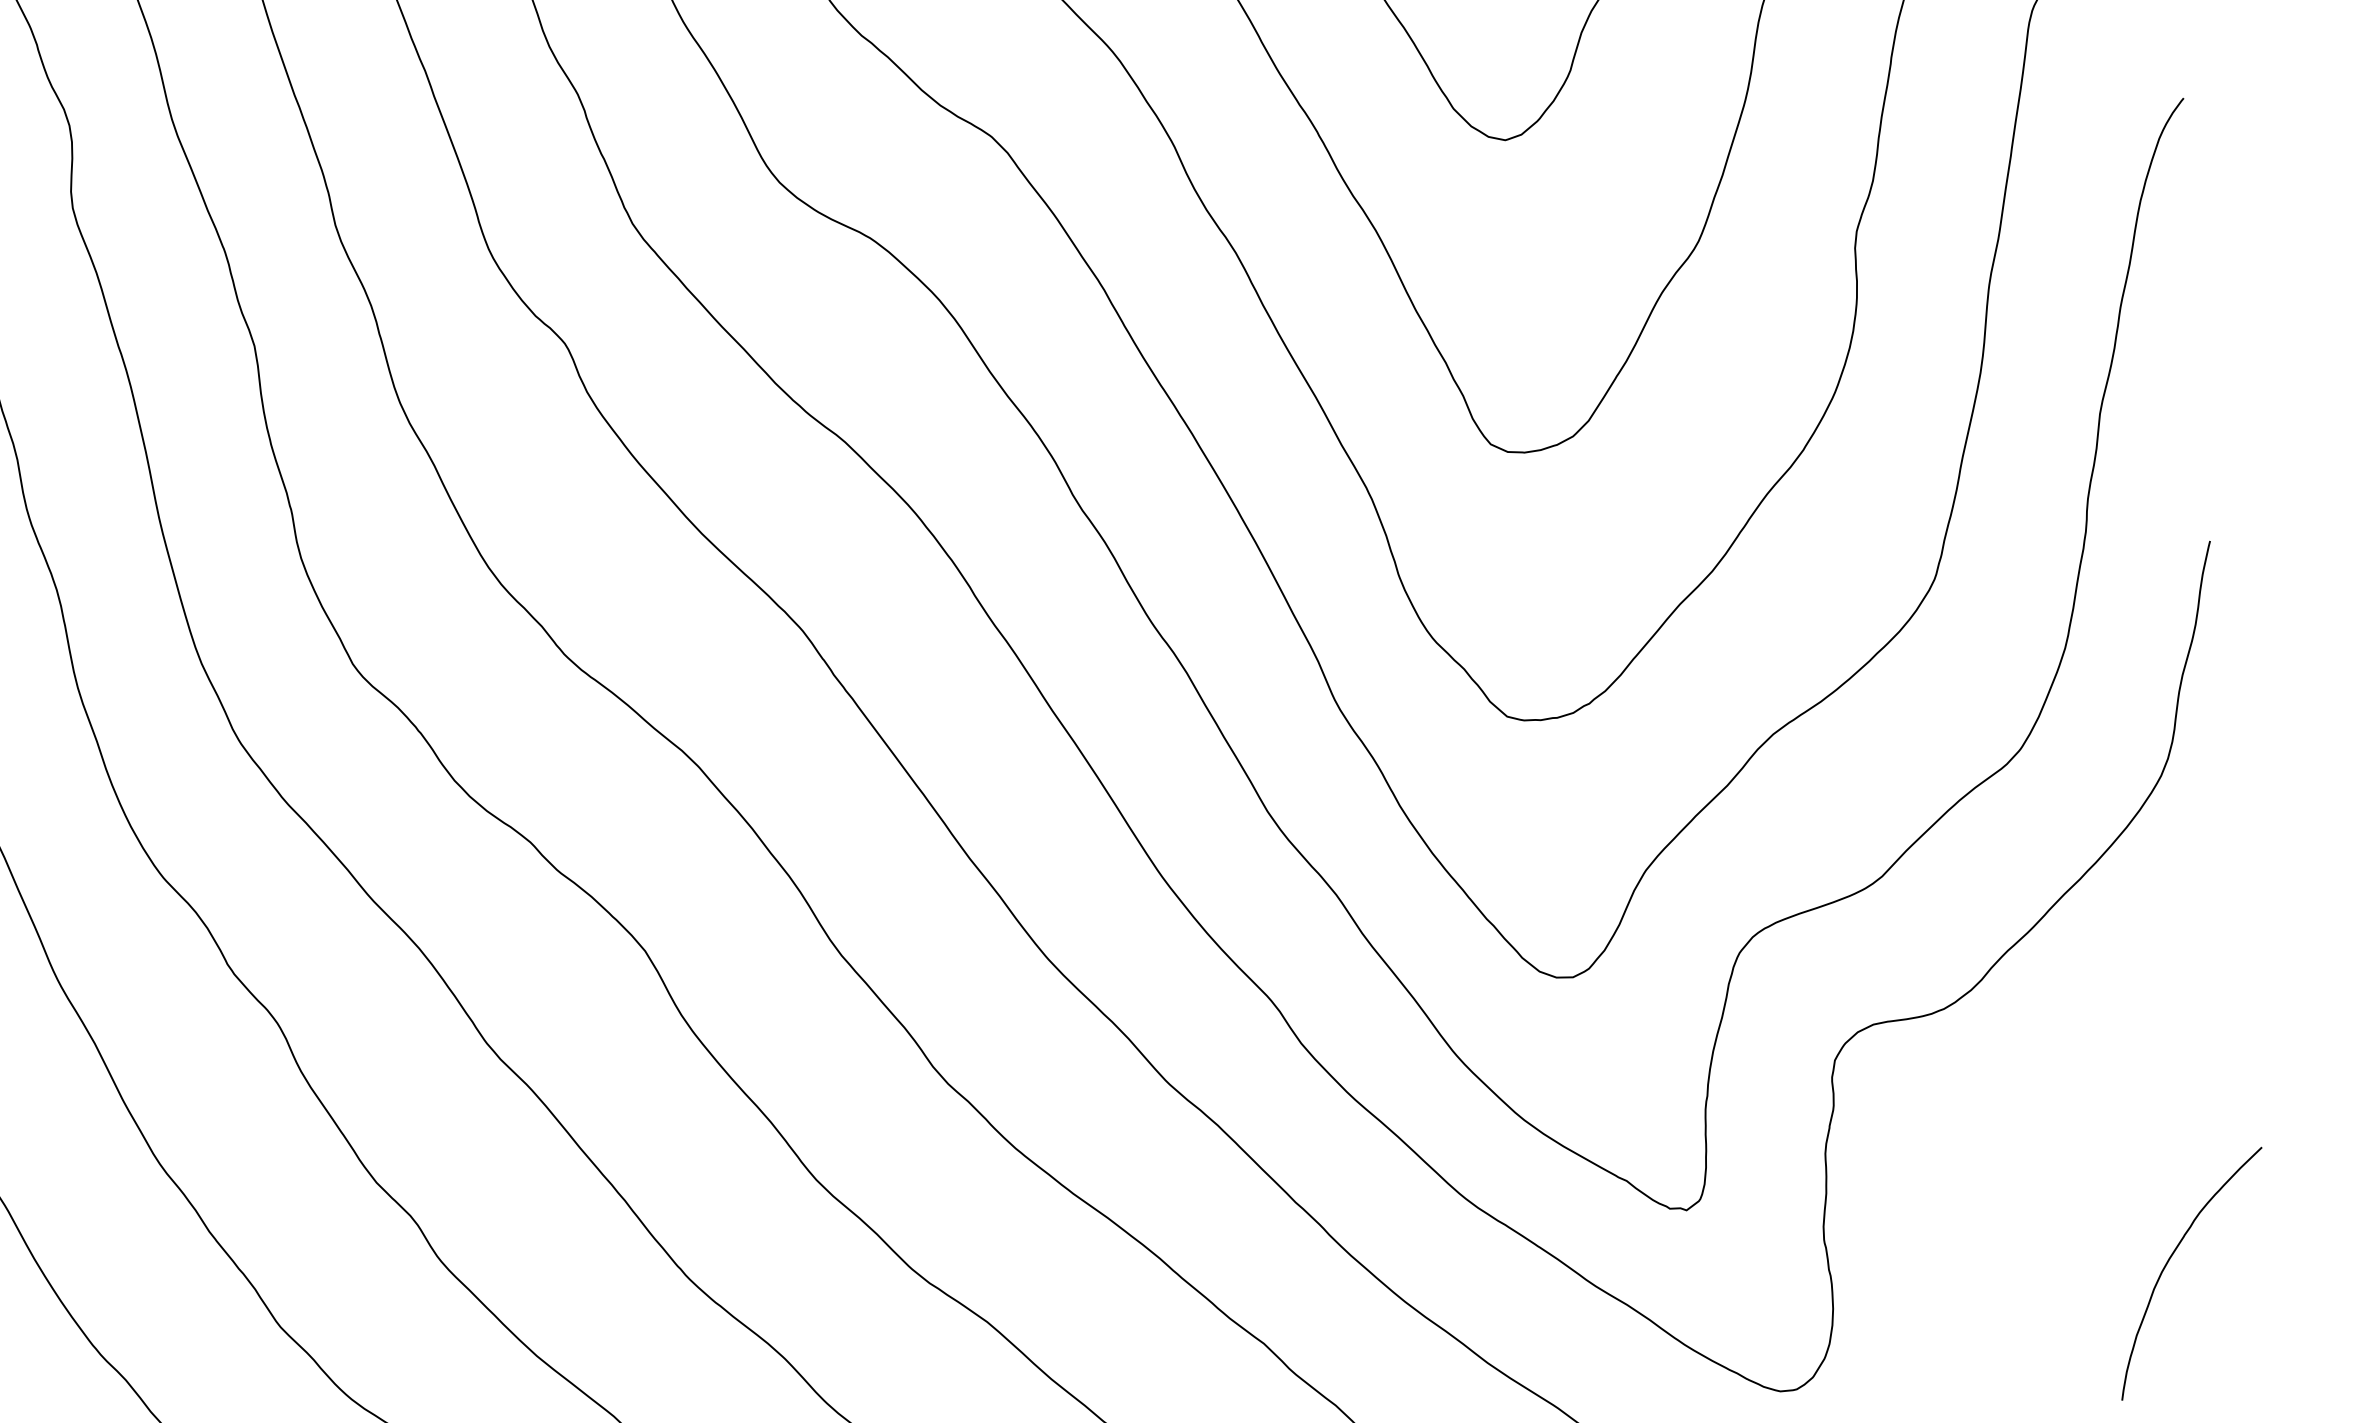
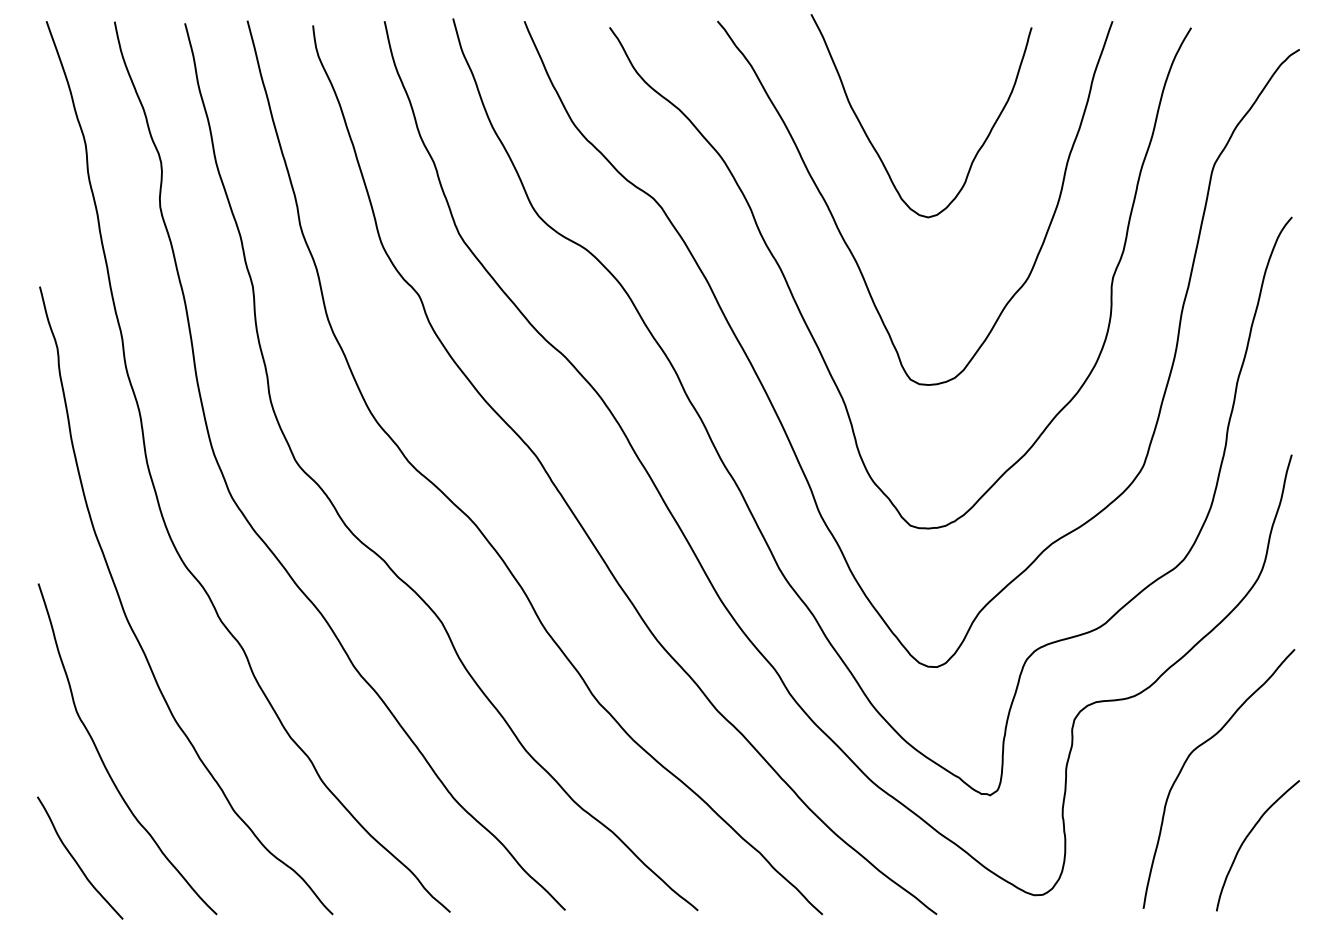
curve: (2048, 1126) -> (1186, 762), added

